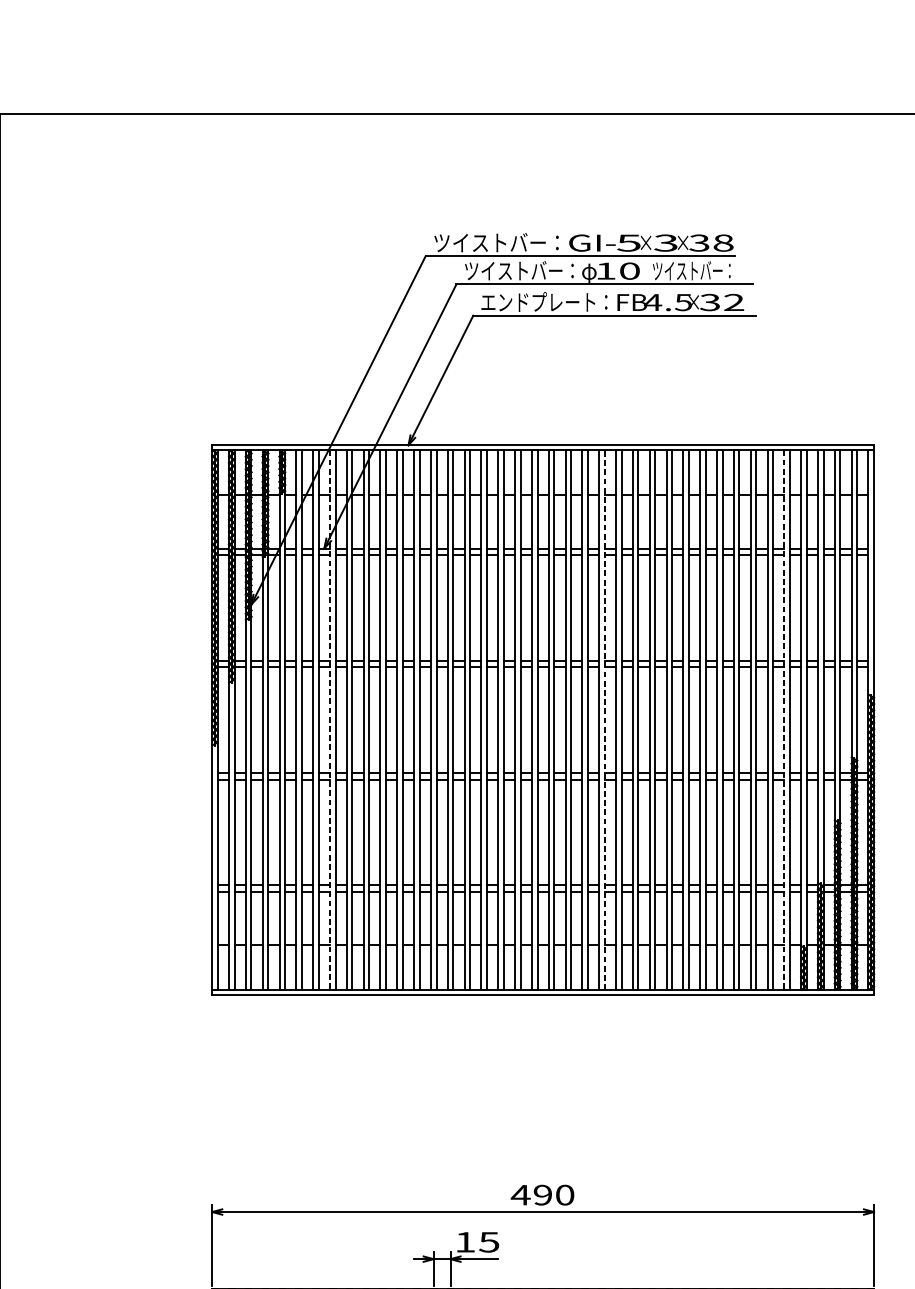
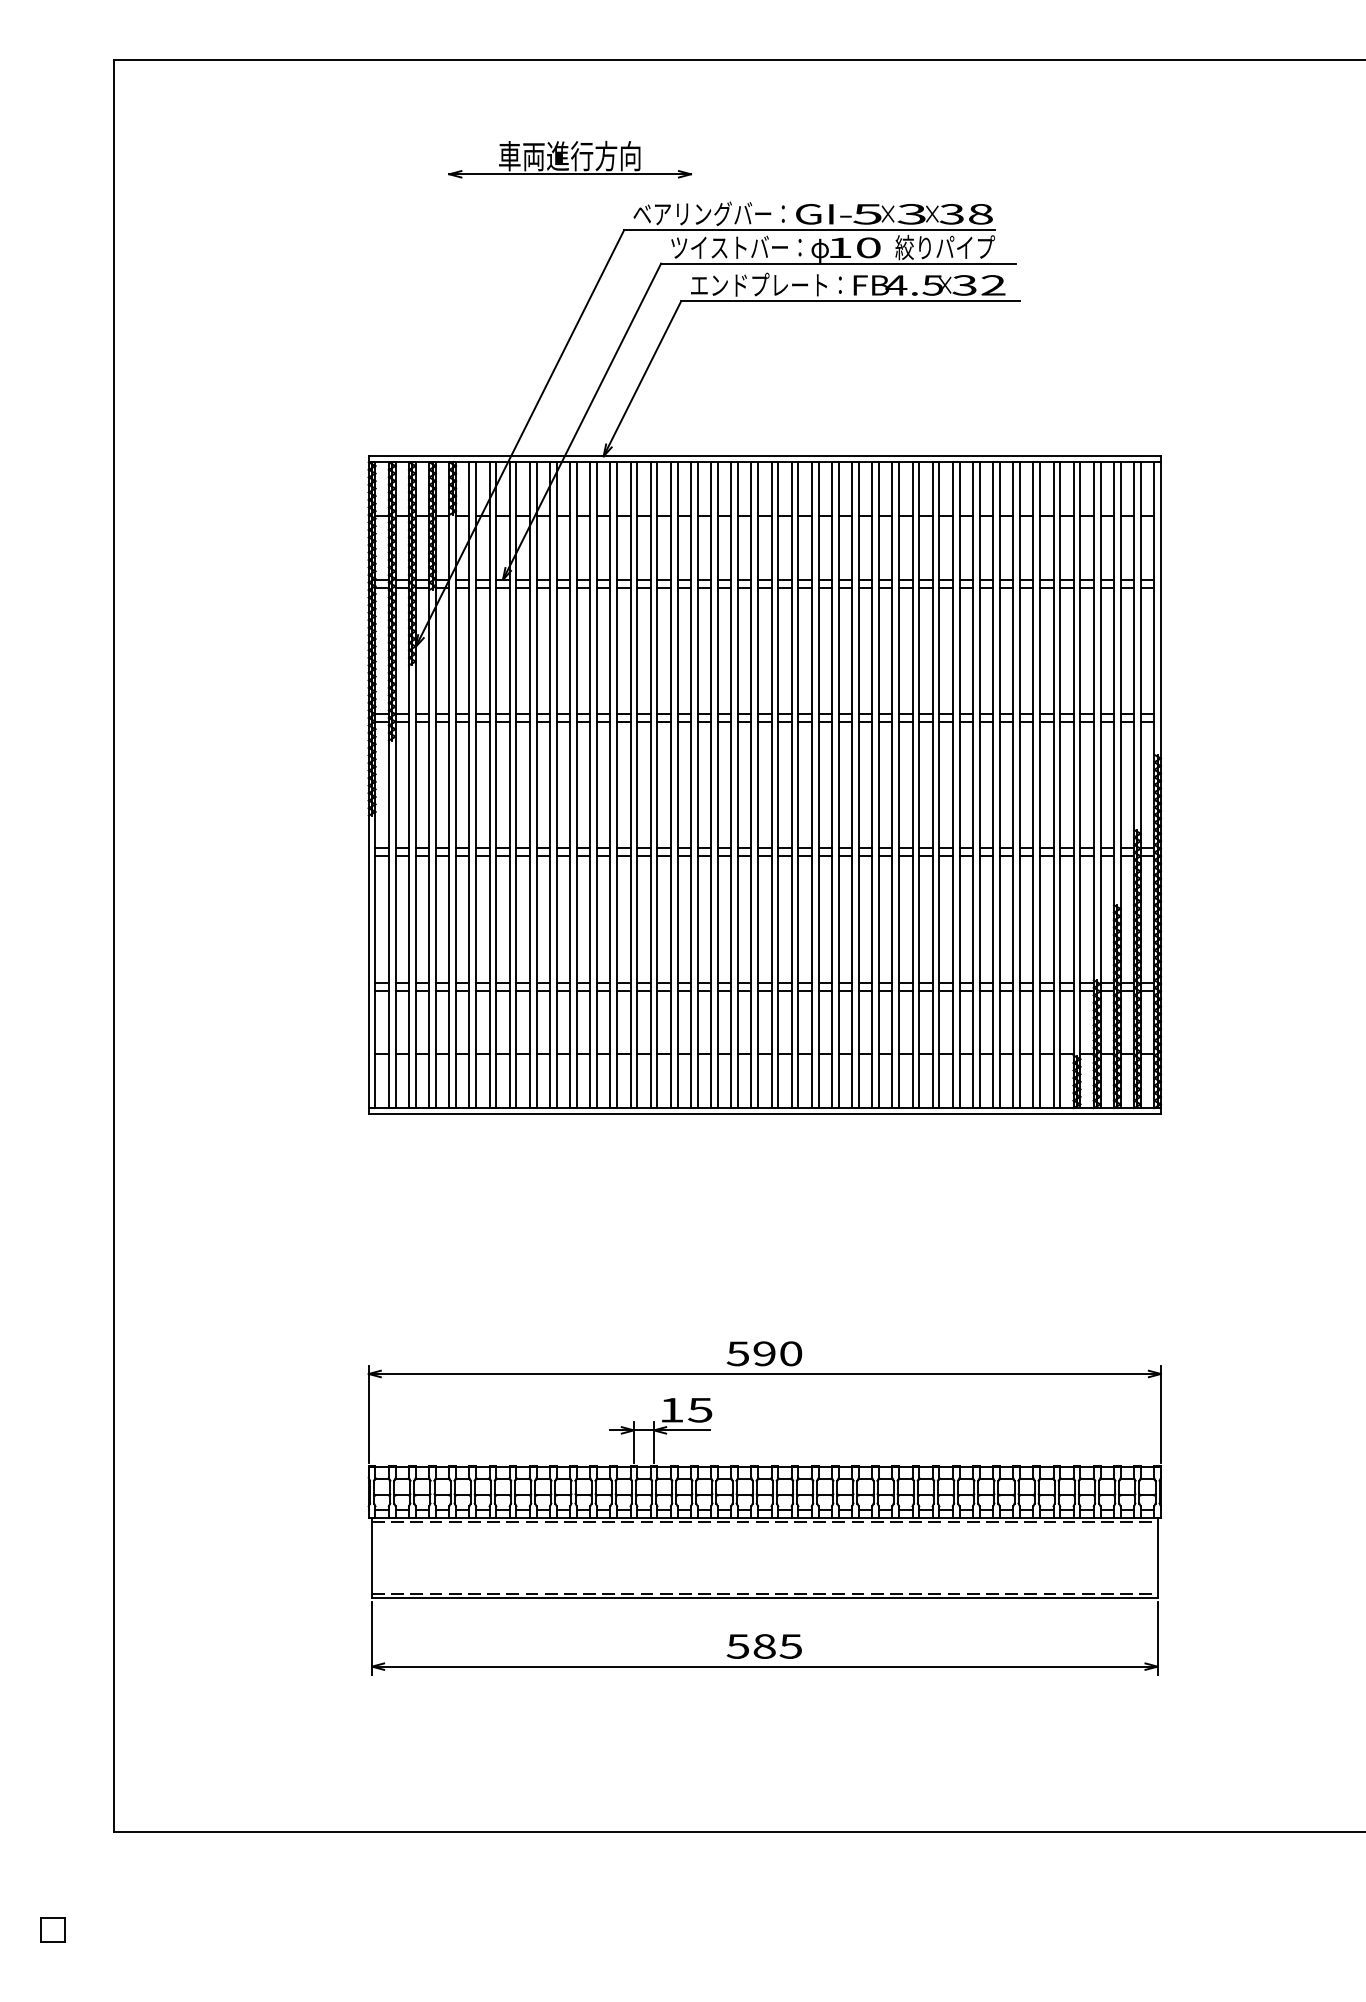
part: (379, 197) -> (569, 159), added
text: (496, 242) -> (708, 213), ツイストバー： -> ベアリングバー：
text: (694, 270) -> (945, 247), ツイストバー： -> 絞りパイプ
line: (329, 720) -> (509, 785), dashed -> solid
line: (604, 720) -> (838, 785), dashed -> solid
line: (784, 720) -> (1053, 785), dashed -> solid
text: (521, 1194) -> (738, 1353), 490 -> 590

